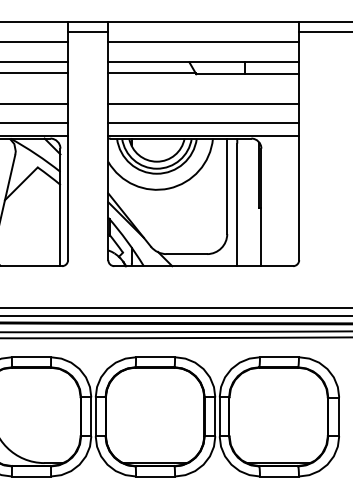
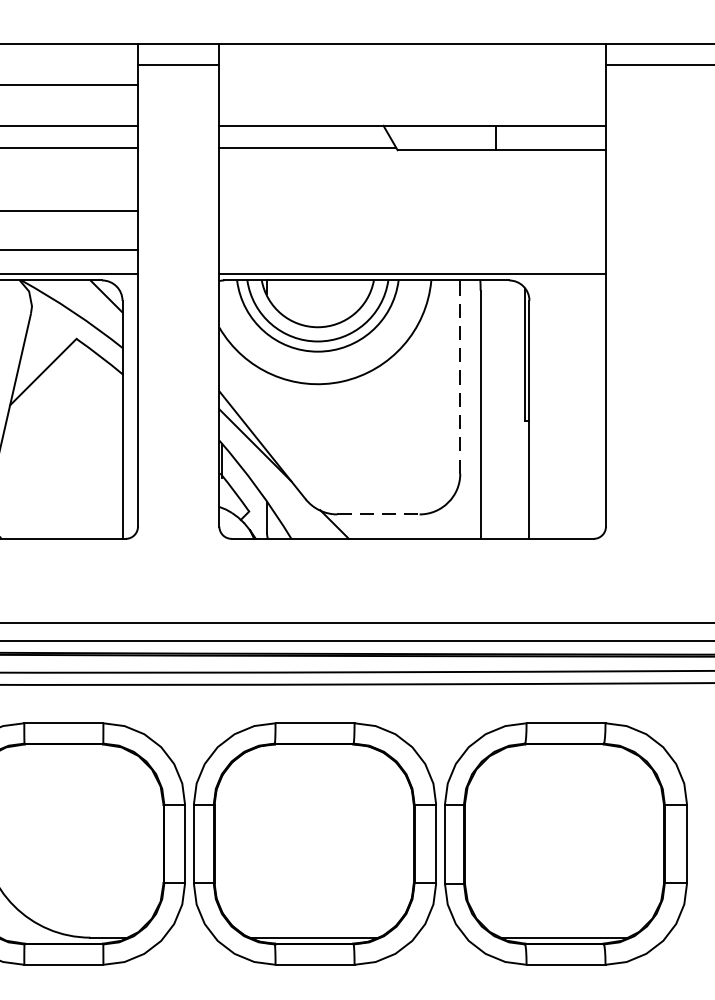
line: (203, 42) -> (412, 85), removed
line: (203, 104) -> (412, 211), removed
line: (203, 123) -> (412, 249), removed
line: (227, 186) -> (460, 377), solid -> dashed
line: (187, 254) -> (379, 515), solid -> dashed

